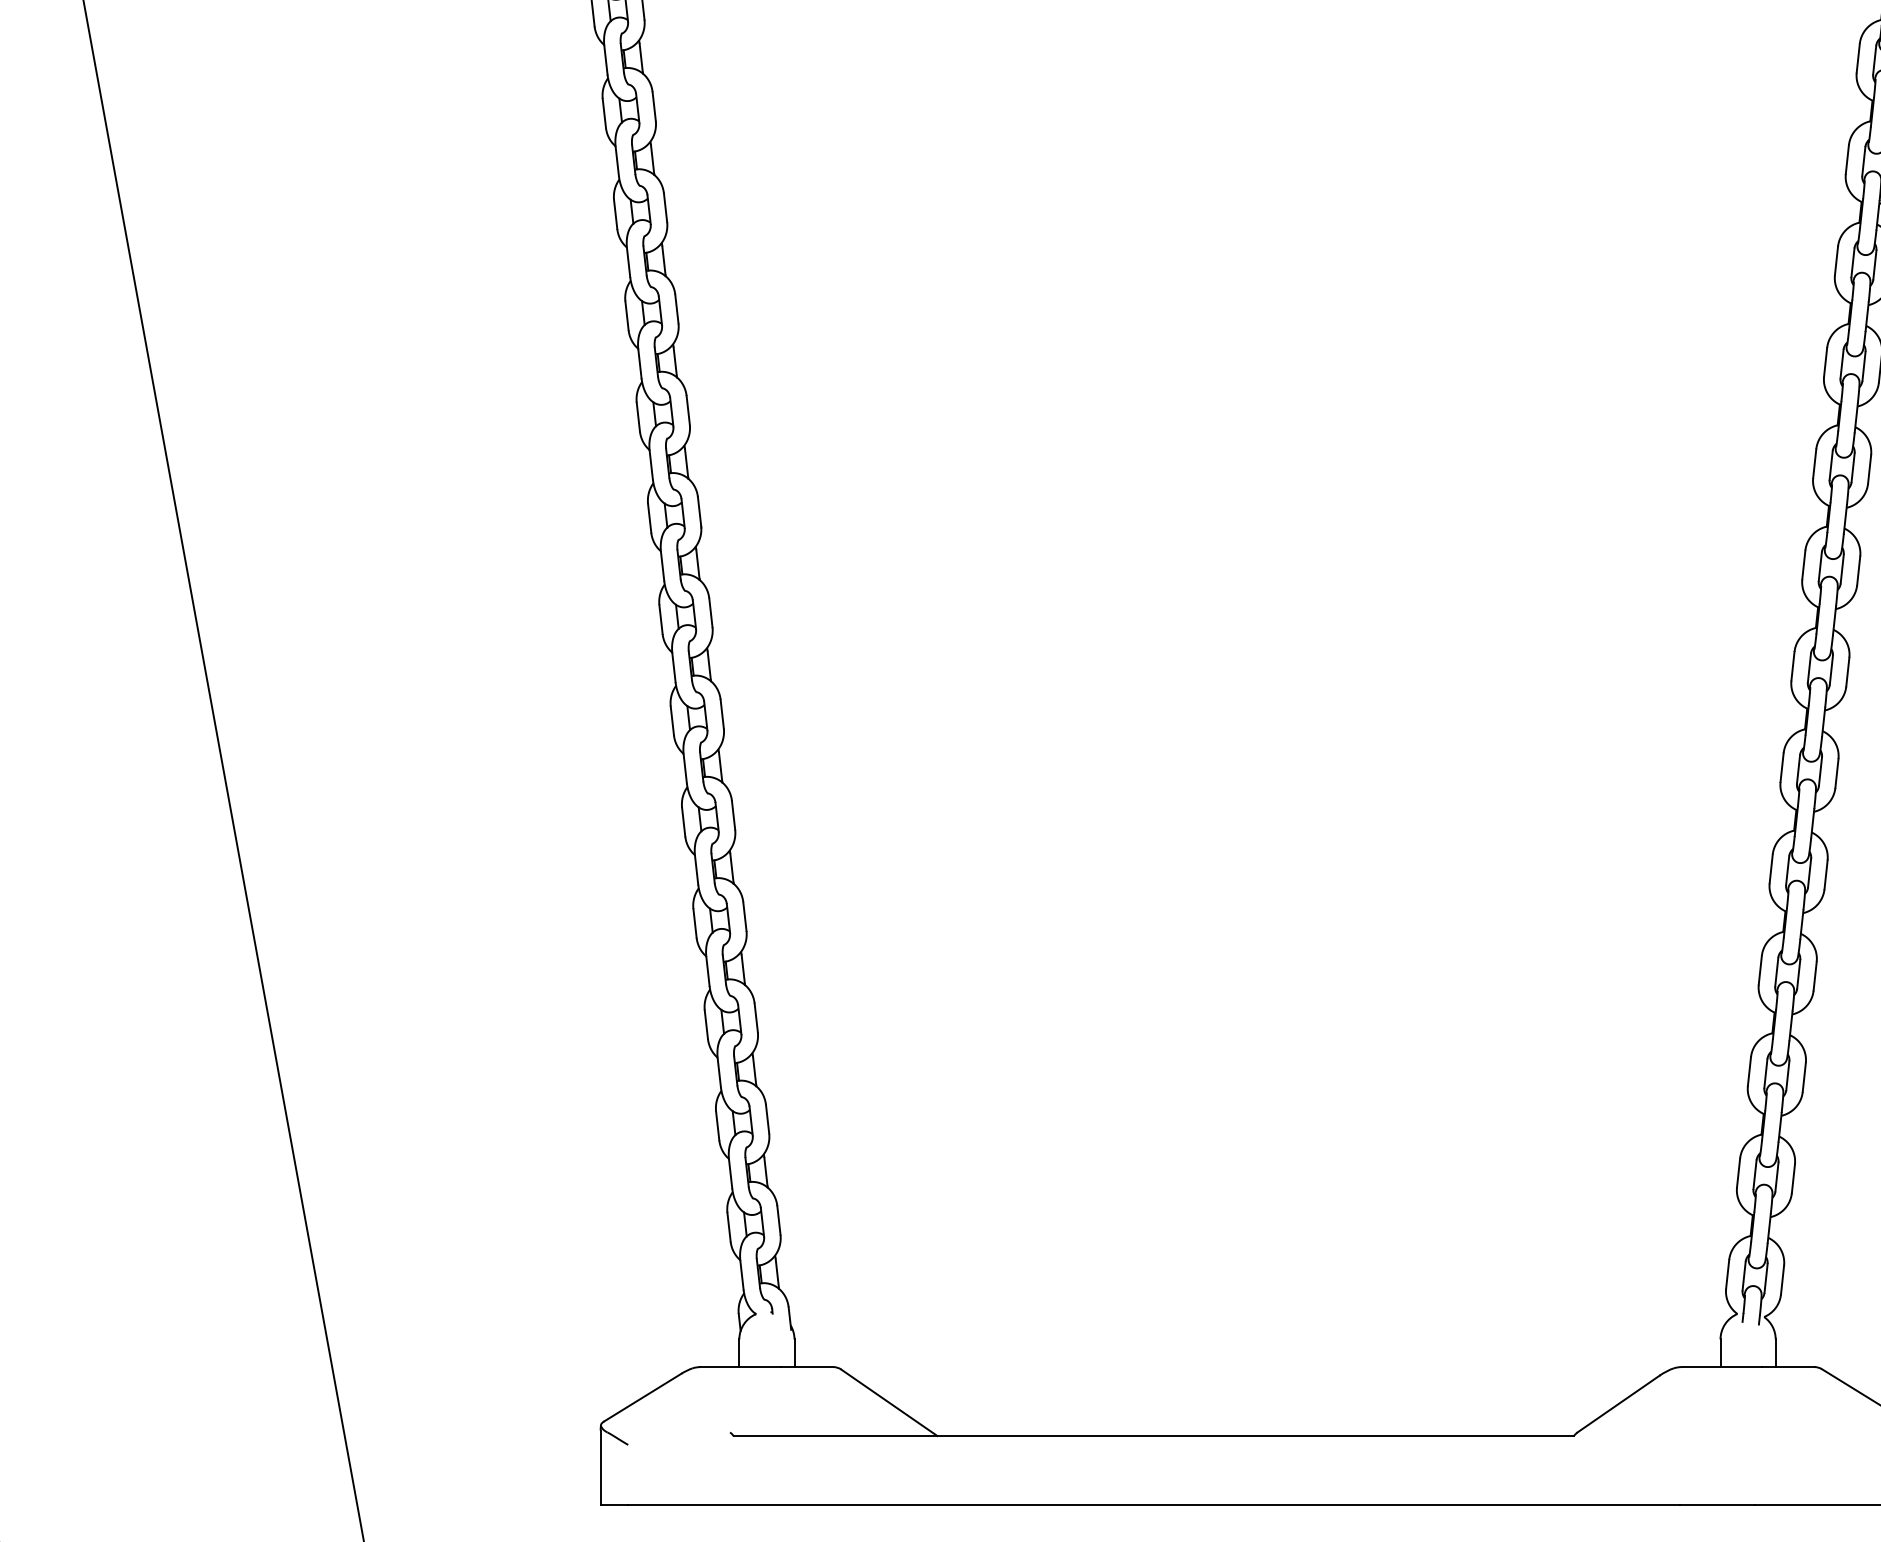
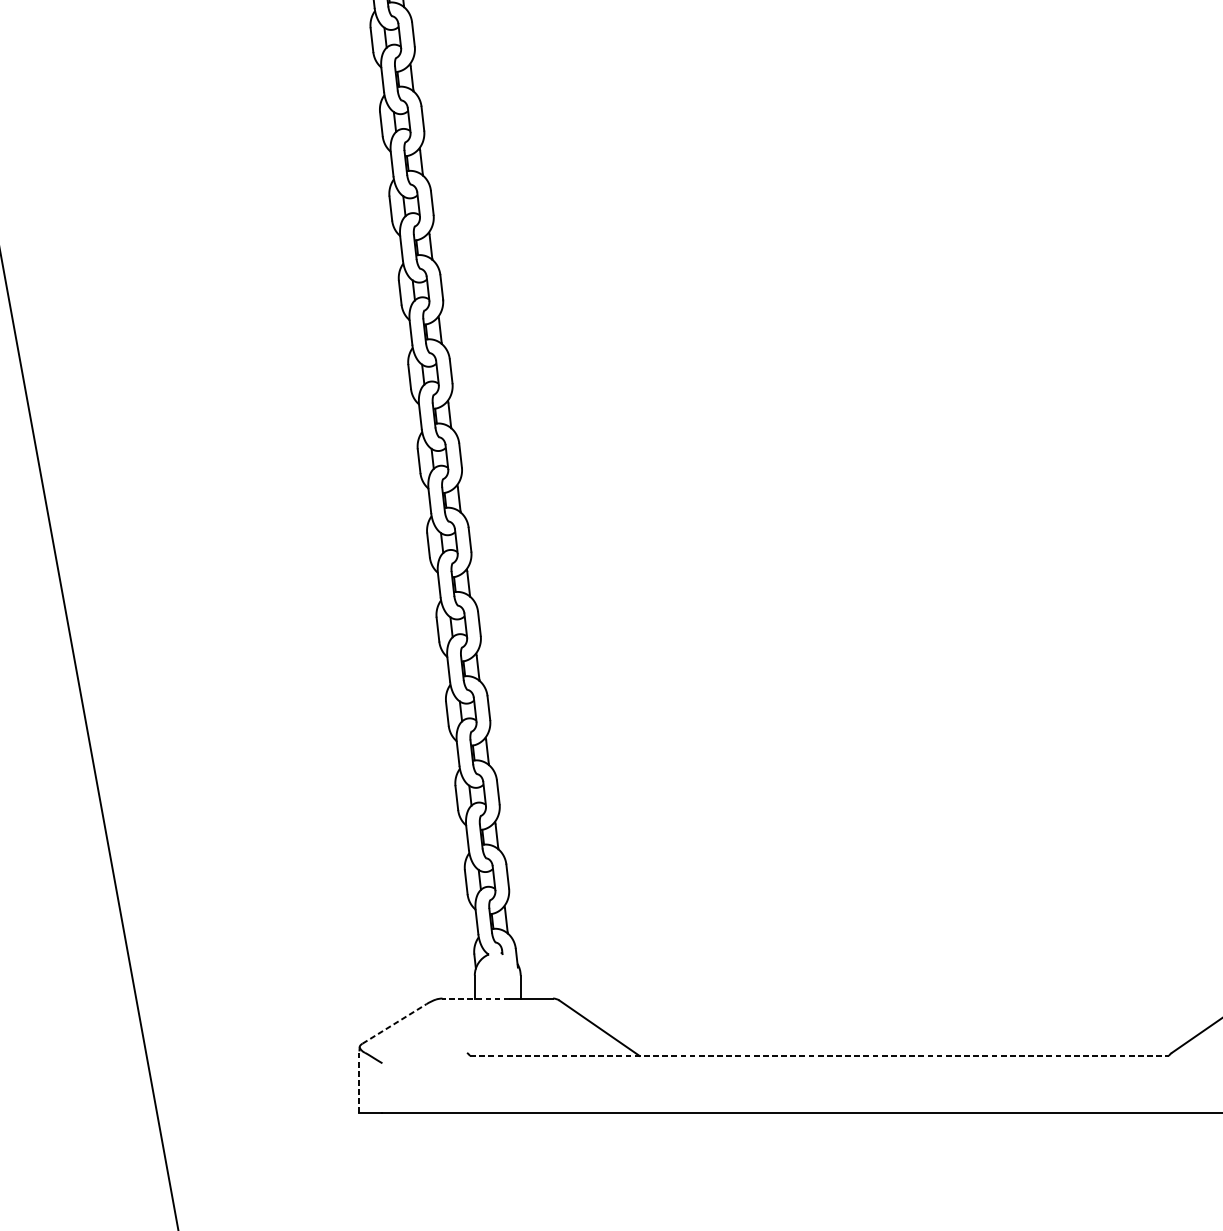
line: (740, 1367) -> (475, 998), solid -> dashed
line: (643, 1397) -> (395, 1023), solid -> dashed
line: (1154, 1436) -> (820, 1056), solid -> dashed
line: (600, 1467) -> (359, 1082), solid -> dashed

